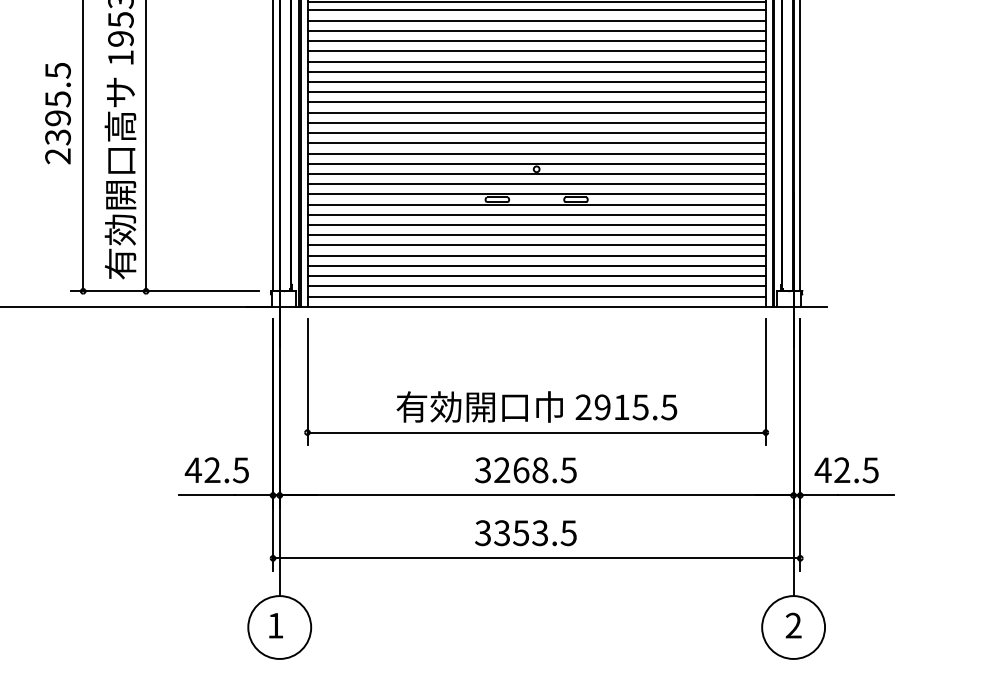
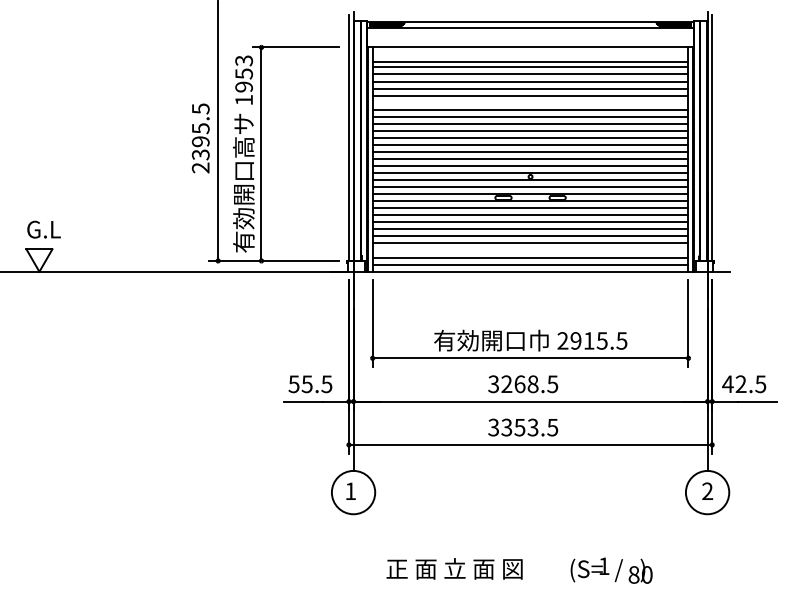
line: (536, 61) -> (530, 102), removed
line: (536, 276) -> (530, 250), removed
text: (202, 470) -> (300, 384), 42.5 -> 55.5

